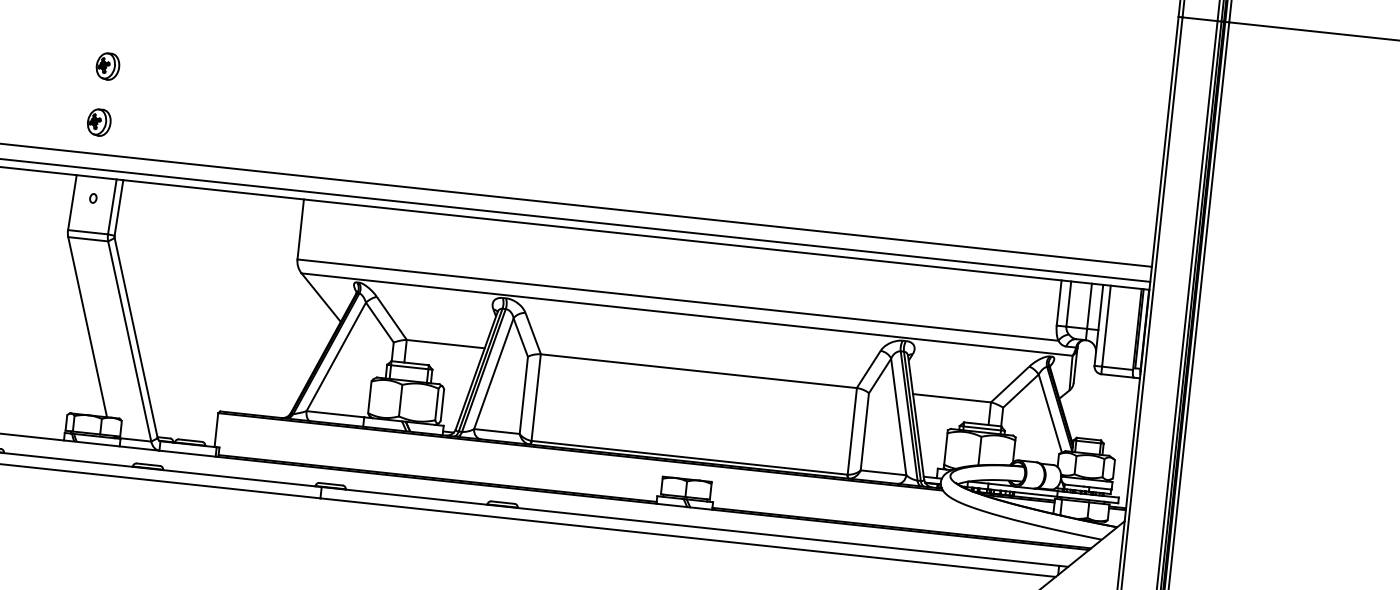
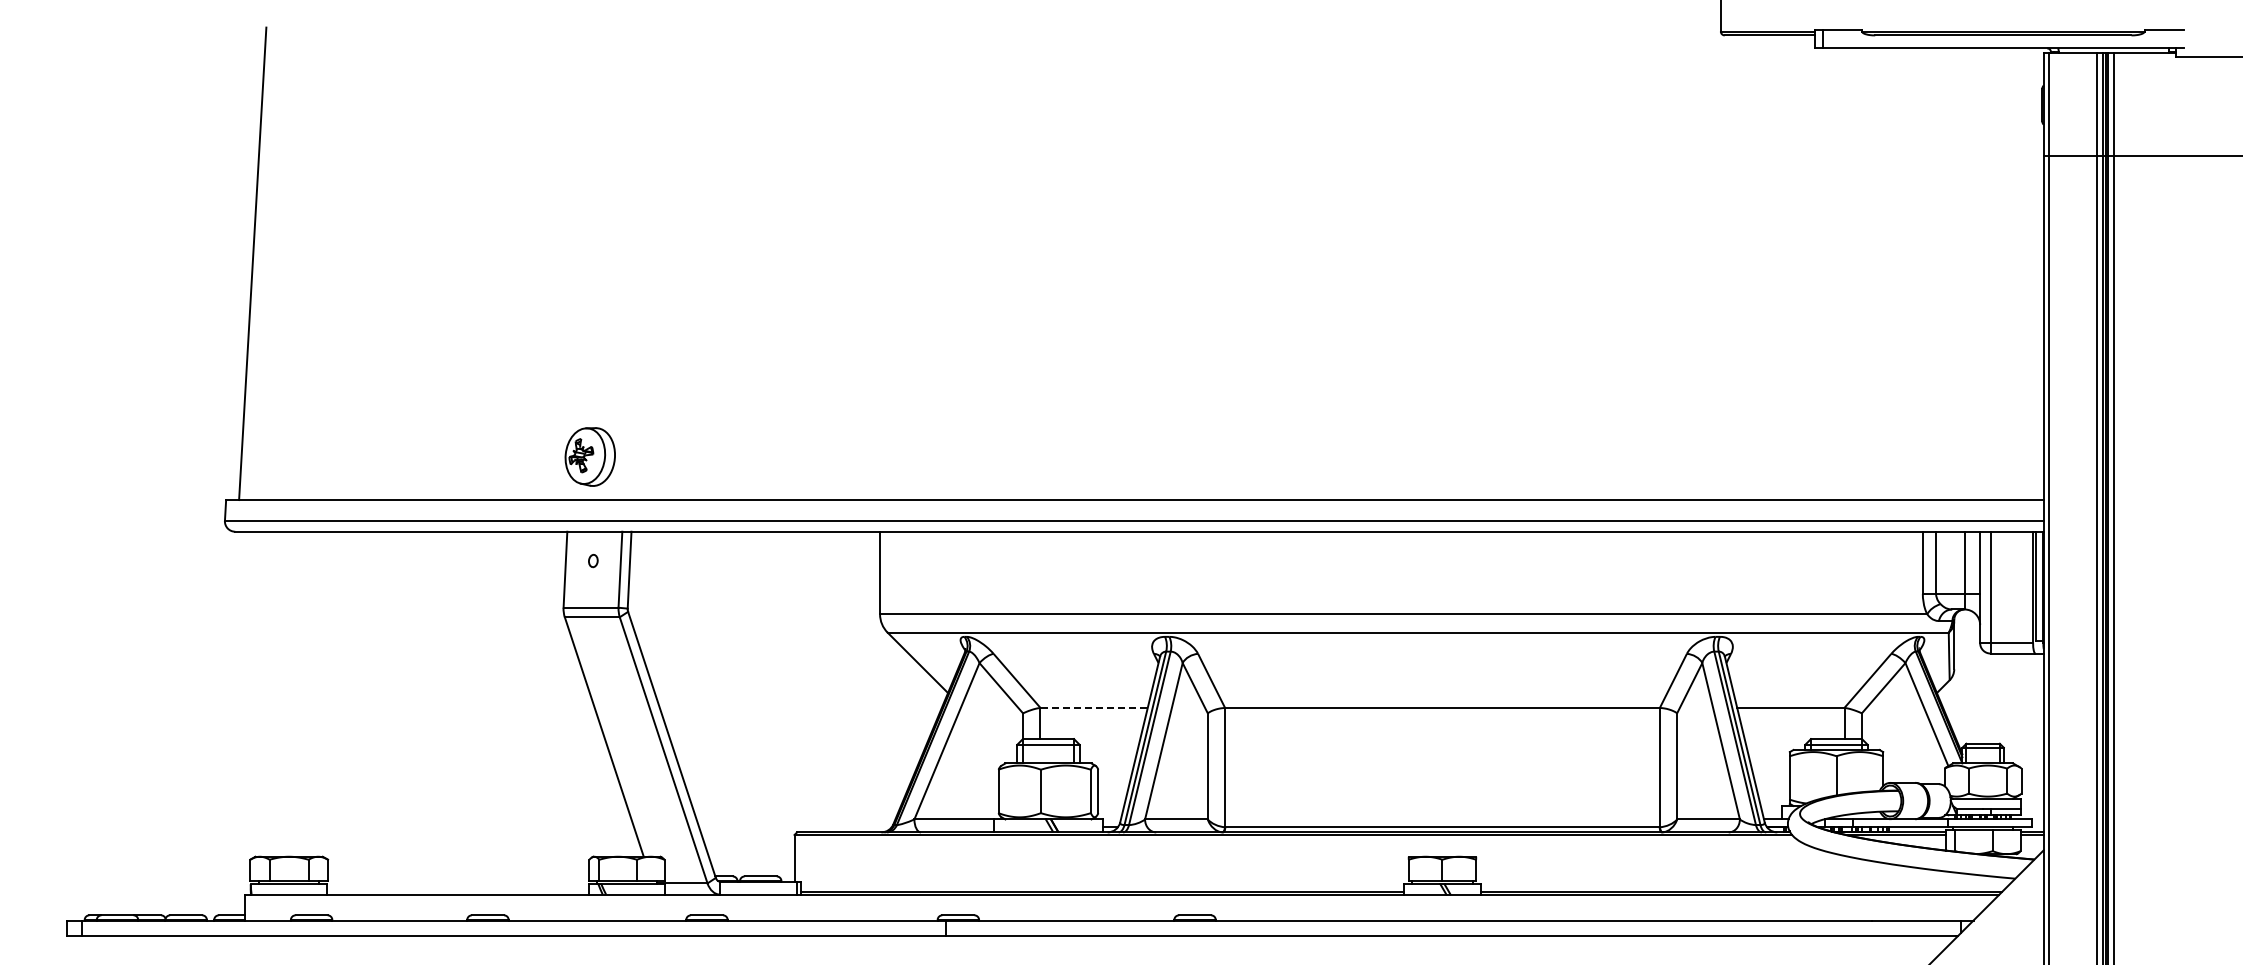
part: (107, 66) -> (593, 379), removed
part: (99, 122) -> (590, 456), size x1.6
line: (446, 343) -> (1094, 707), solid -> dashed

